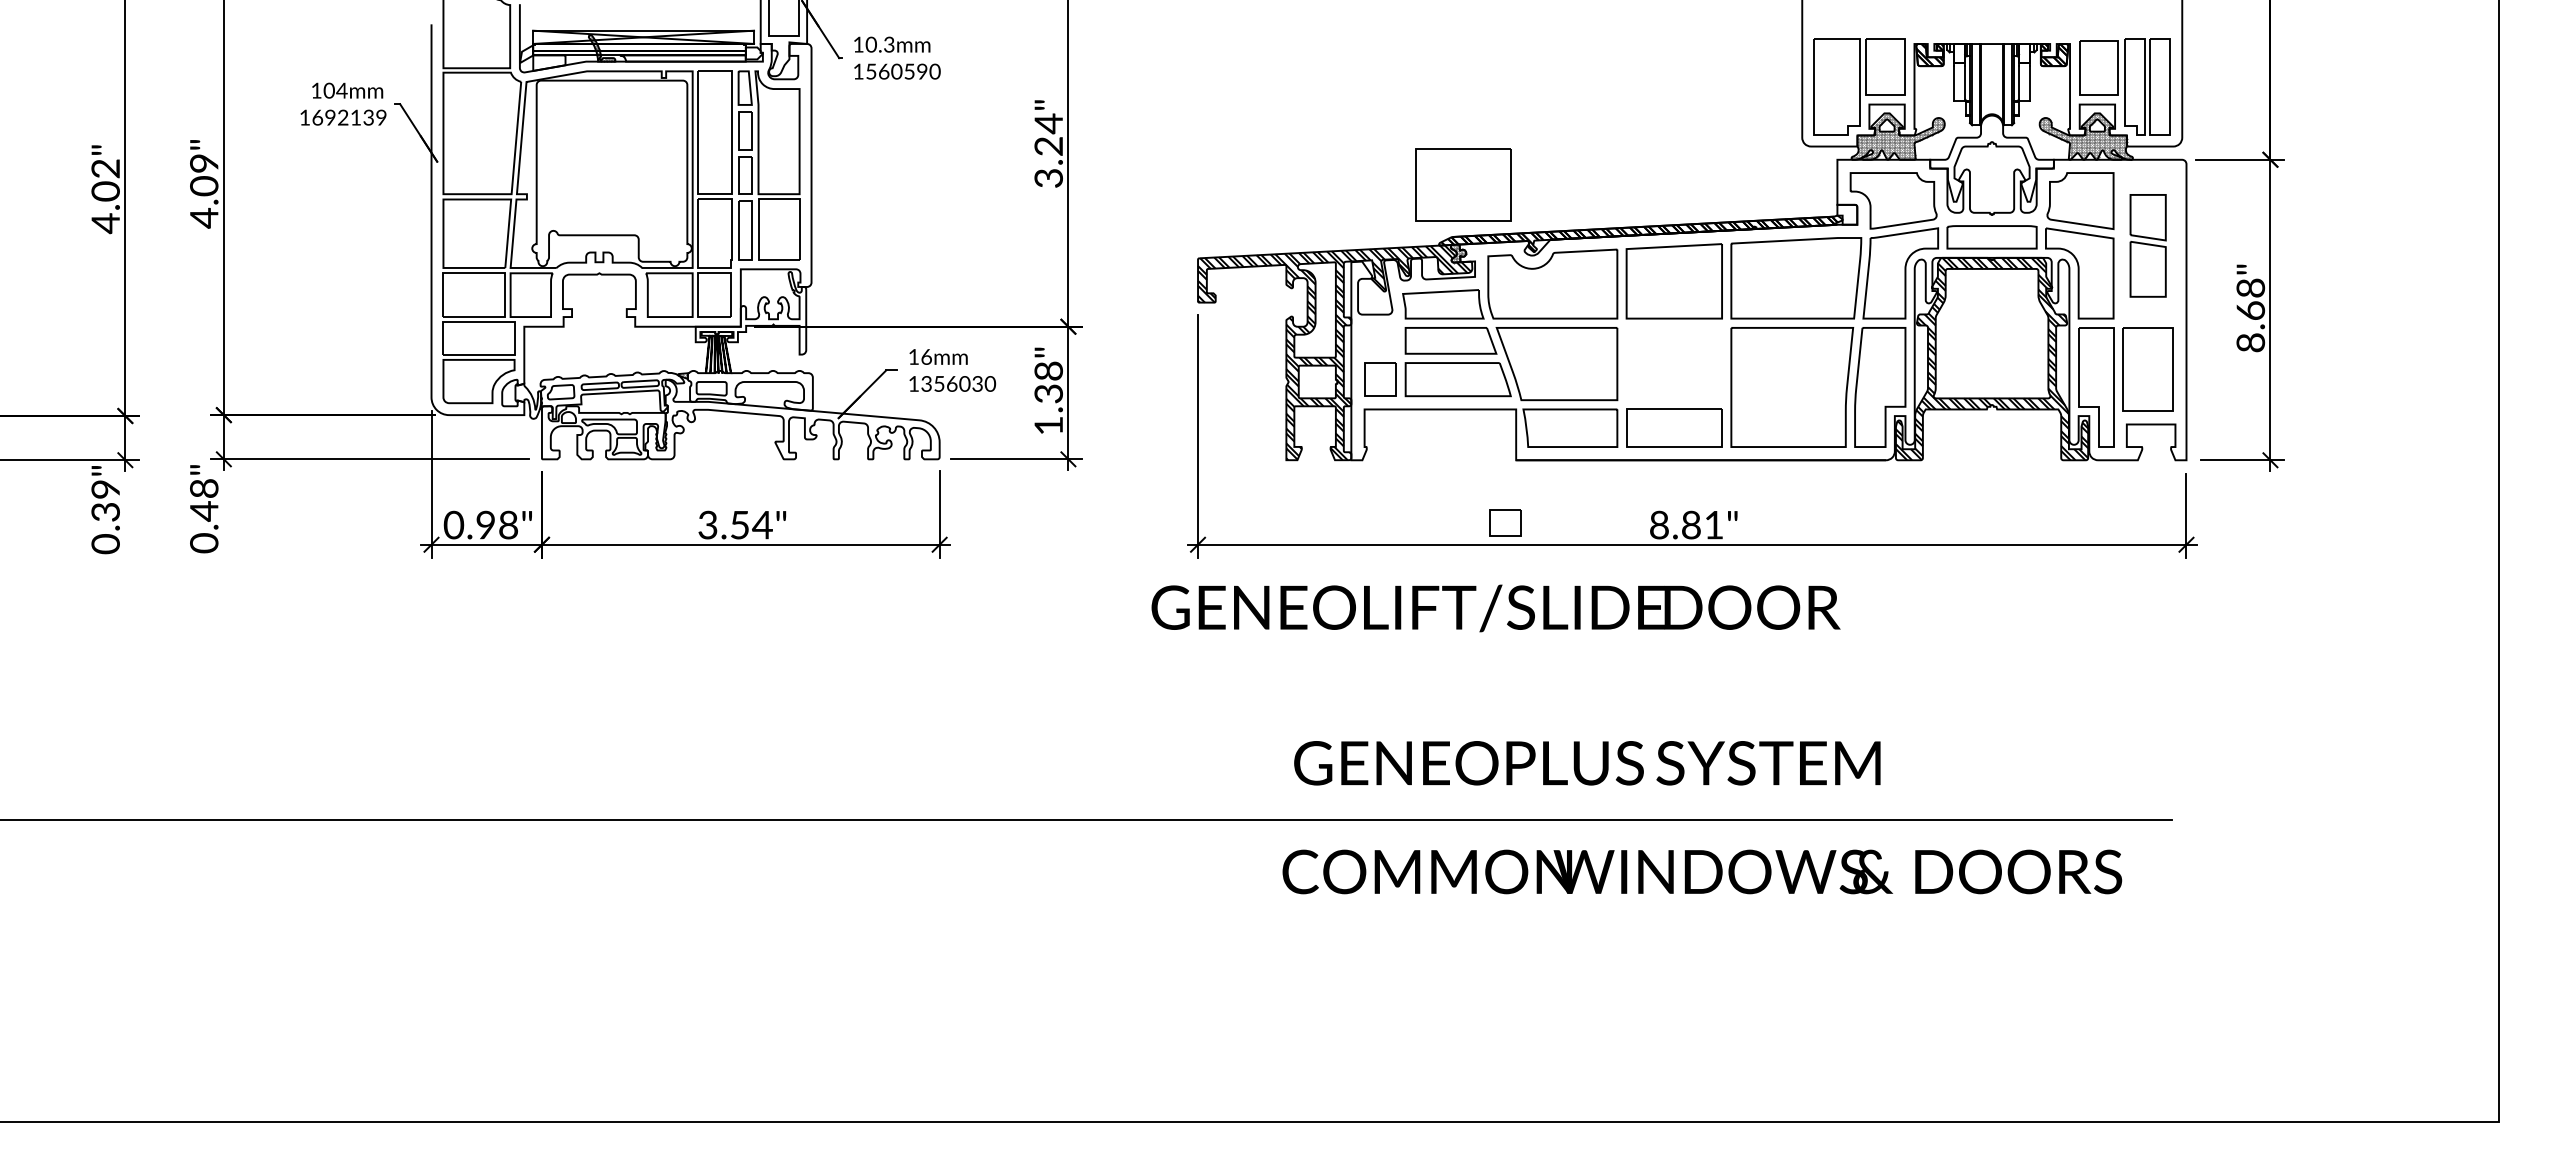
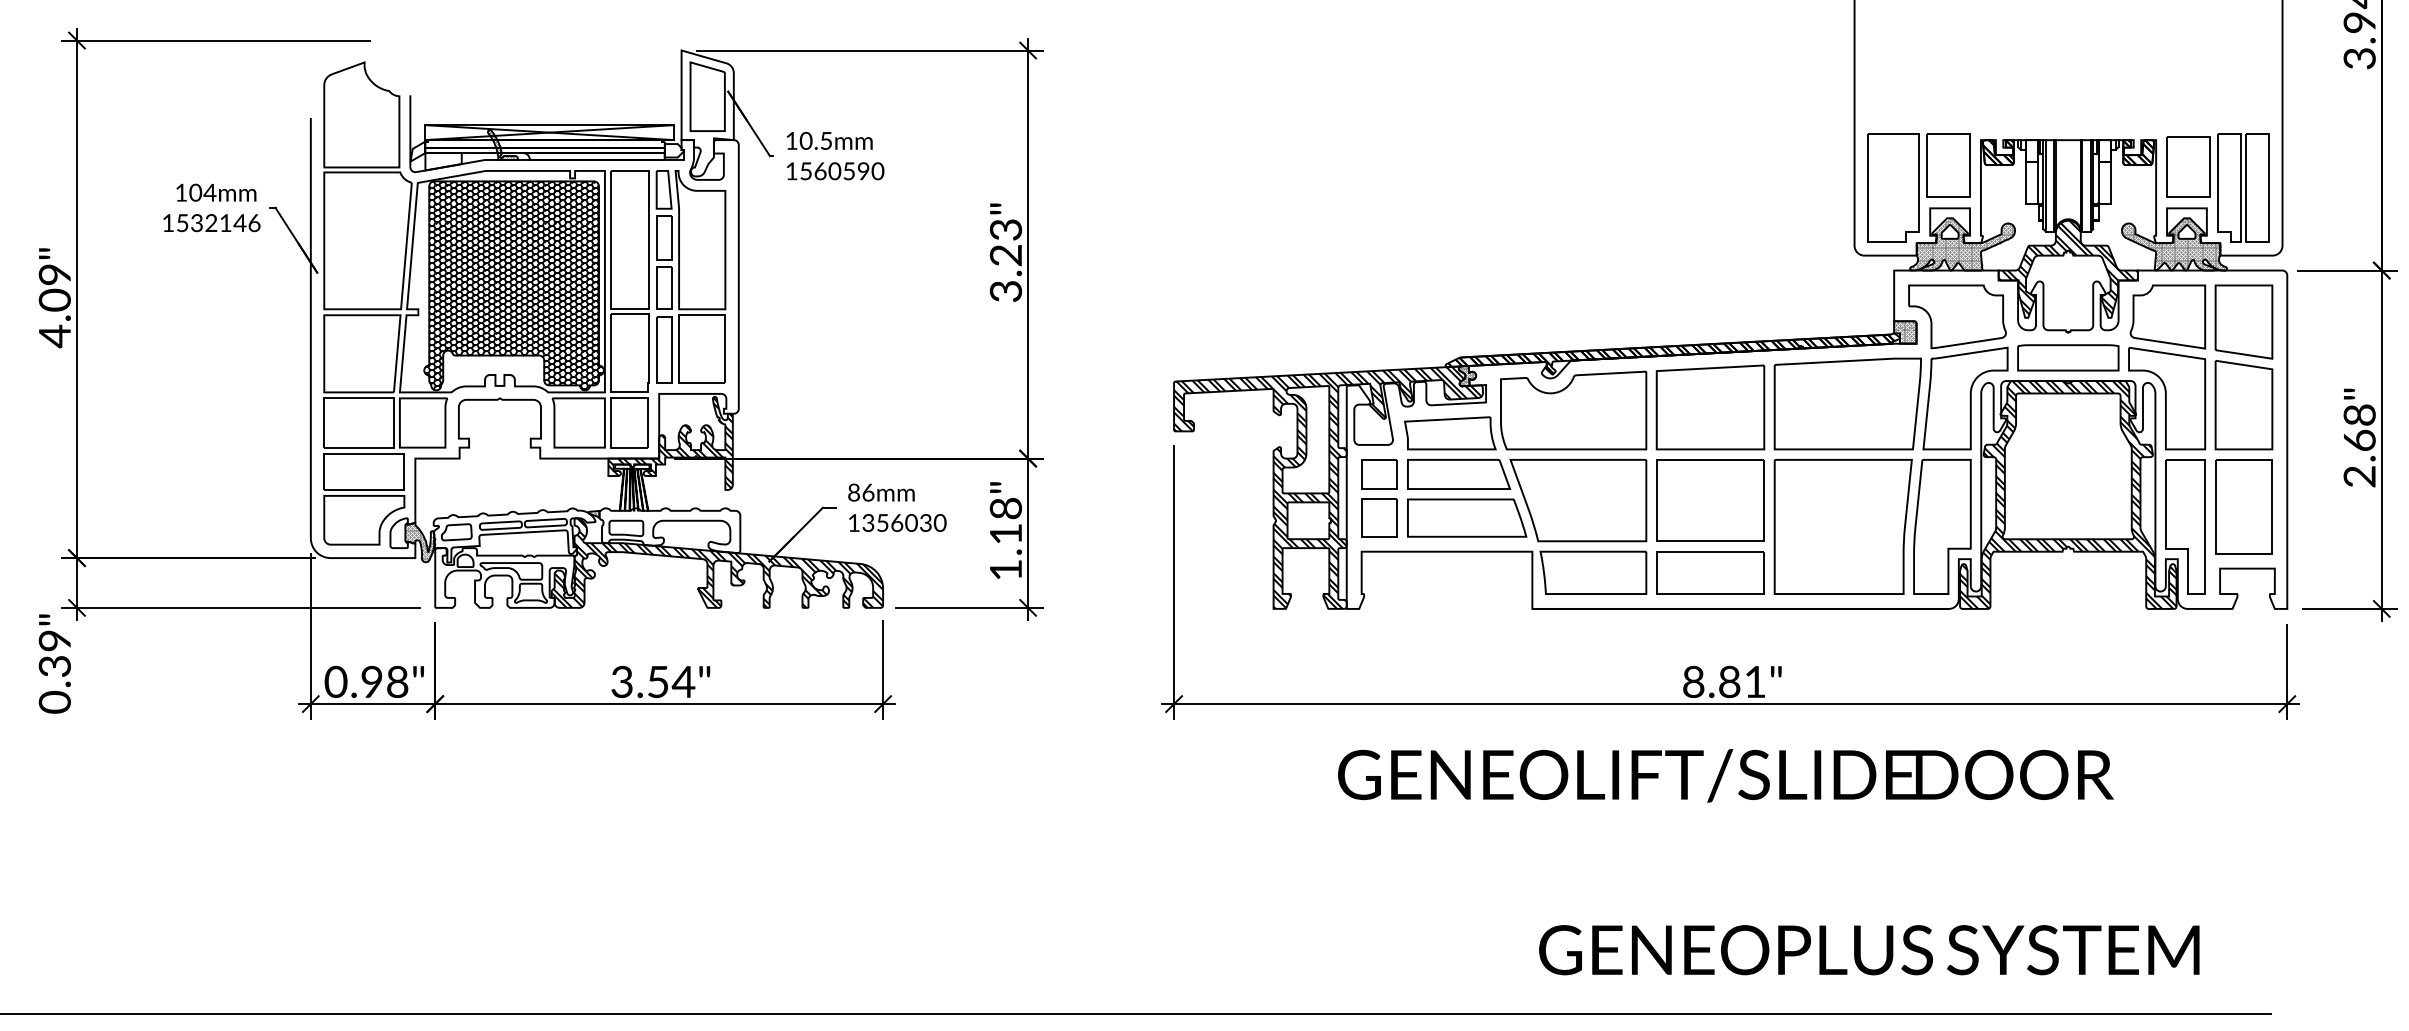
text: (889, 44) -> (826, 140), 10.3mm -> 10.5mm
text: (349, 117) -> (218, 222), 1692139 -> 1532146
text: (1048, 123) -> (1005, 229), 3.24" -> 3.23"
hatch: (1991, 156) -> (2067, 266), added
hatch: (612, 172) -> (514, 284), added
part: (1463, 184) -> (1710, 499), moved
hatch: (1846, 215) -> (1904, 333), added
part: (2148, 245) -> (2244, 367), size x1.43
hatch: (750, 312) -> (670, 442), added
text: (2251, 342) -> (2360, 476), 8.68" -> 2.68"
text: (913, 356) -> (853, 492), 16mm -> 86mm
text: (1048, 393) -> (1005, 533), 1.38" -> 1.18"
hatch: (528, 400) -> (420, 541), added
hatch: (792, 419) -> (717, 563), added
text: (204, 500) -> (55, 654), 0.48" -> 0.39"
part: (1505, 522) -> (1379, 474), moved
text: (1495, 608) -> (1725, 775), moved
text: (1587, 763) -> (1869, 950), moved

